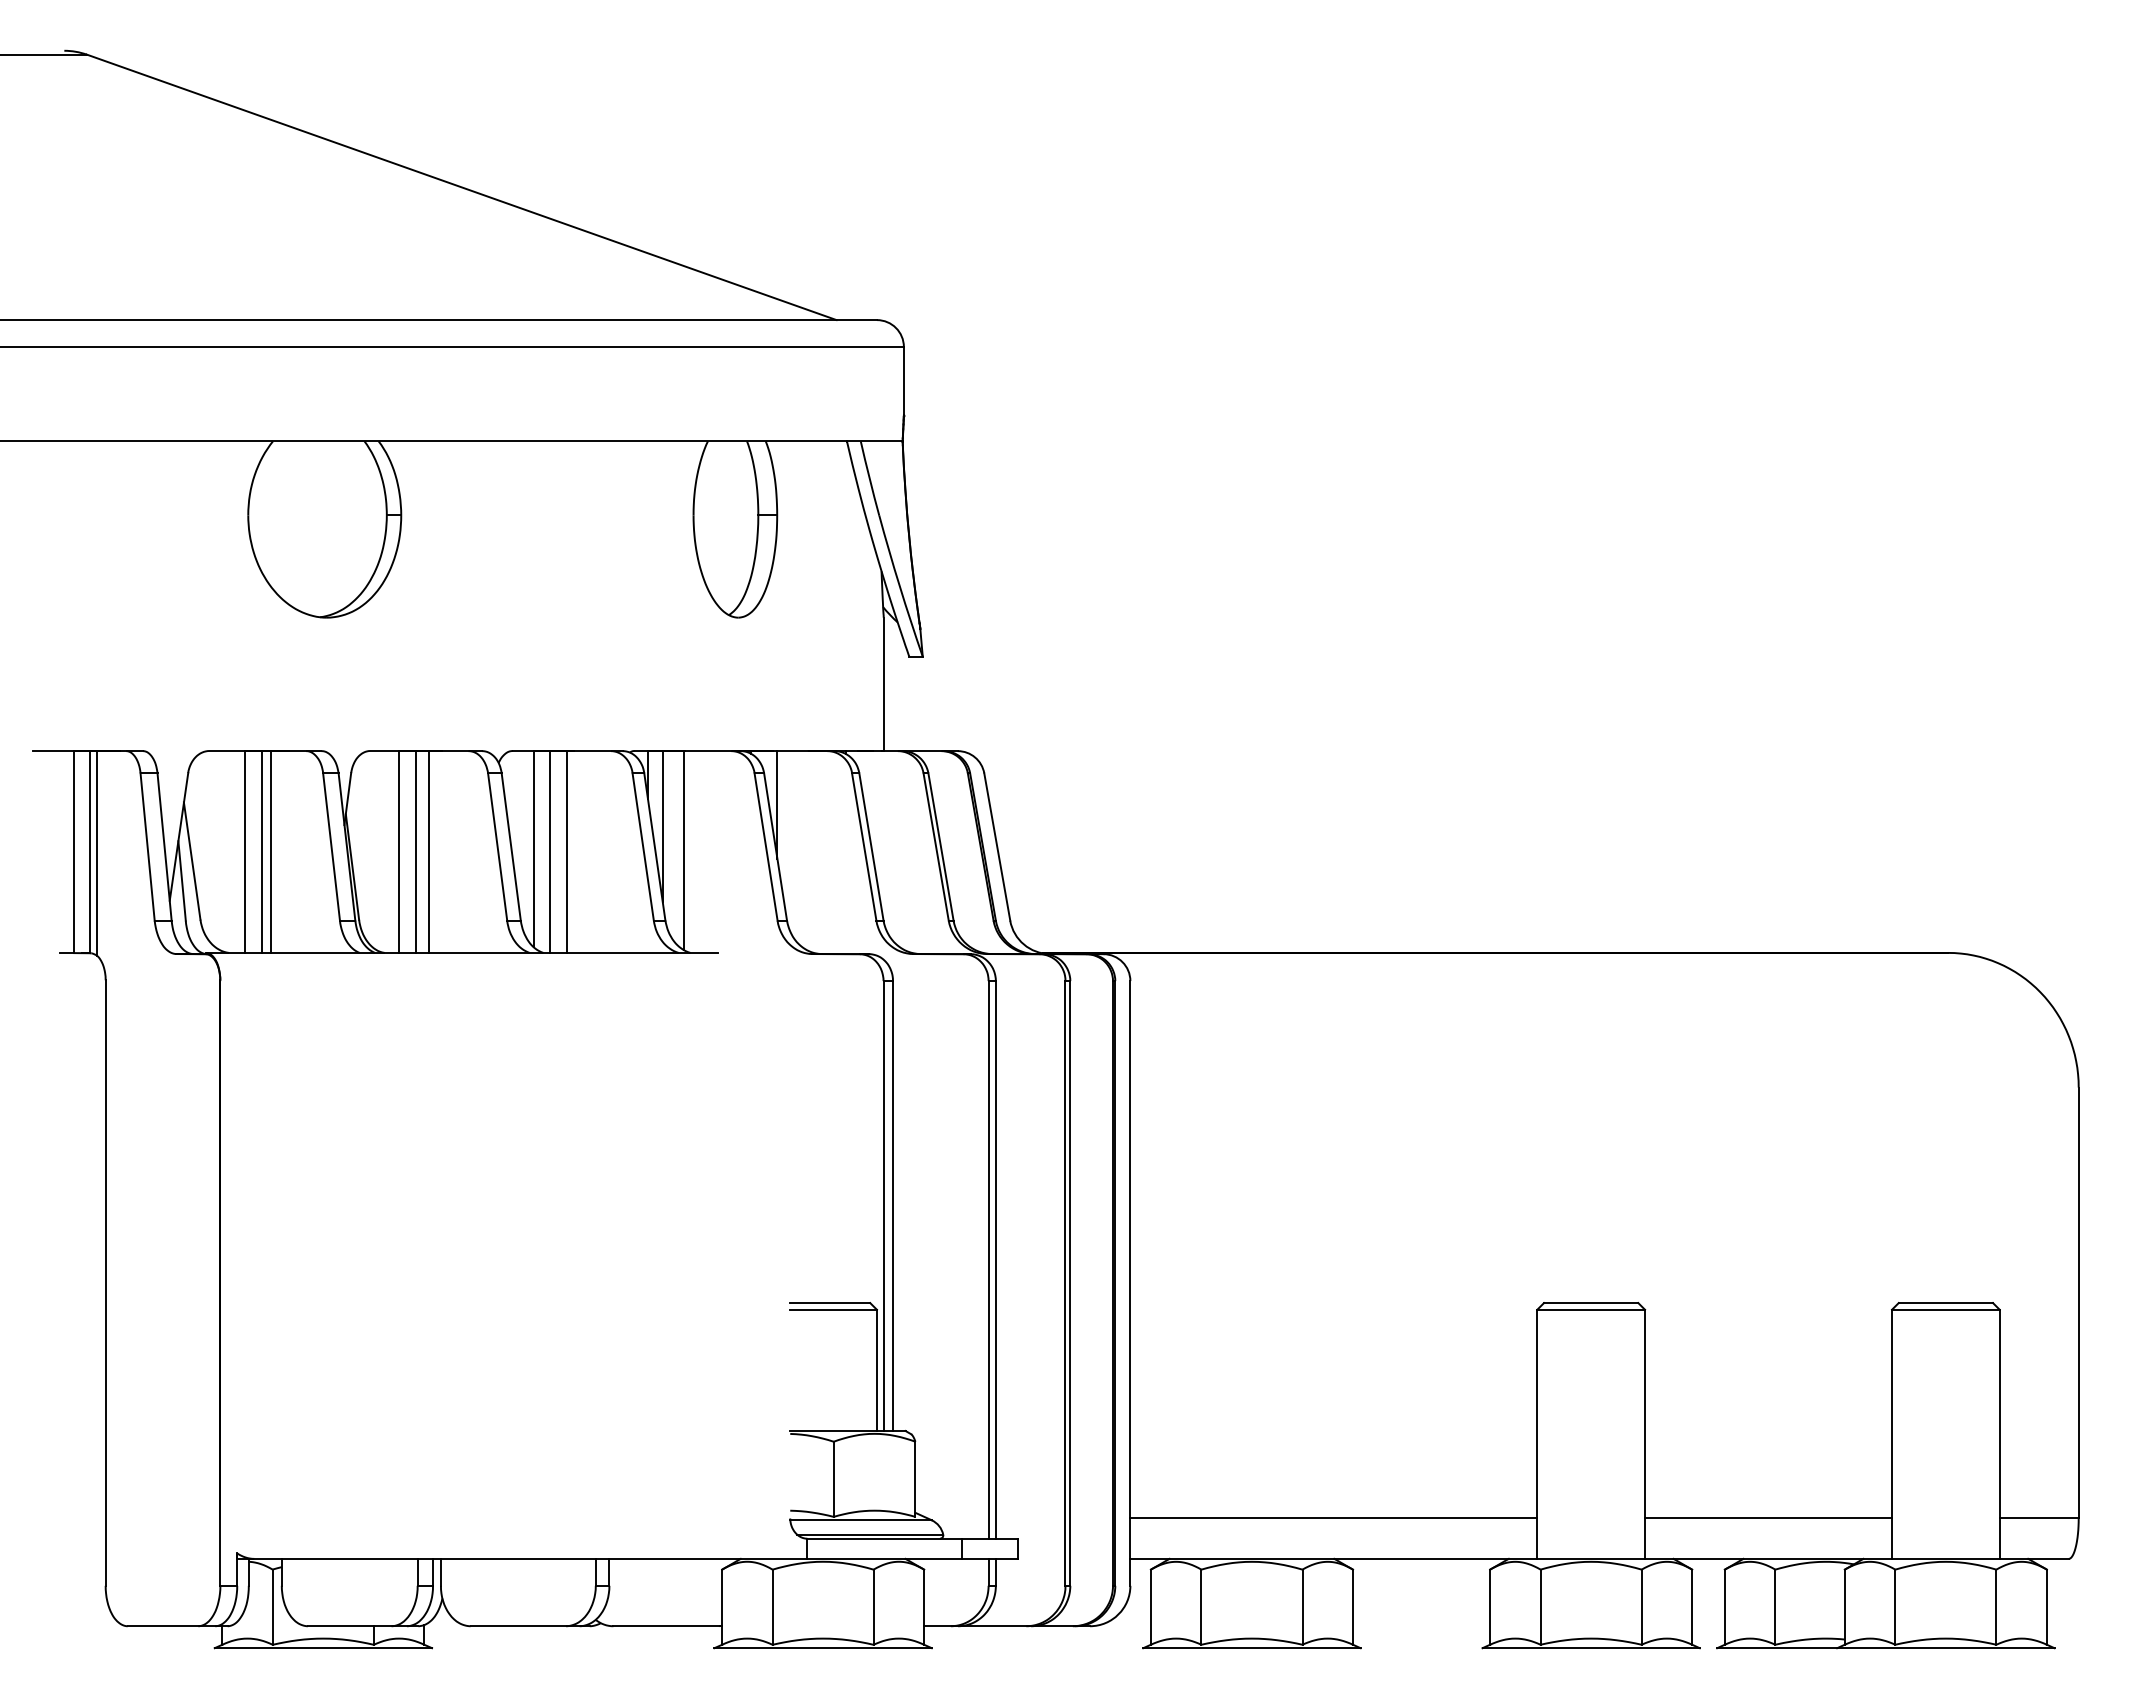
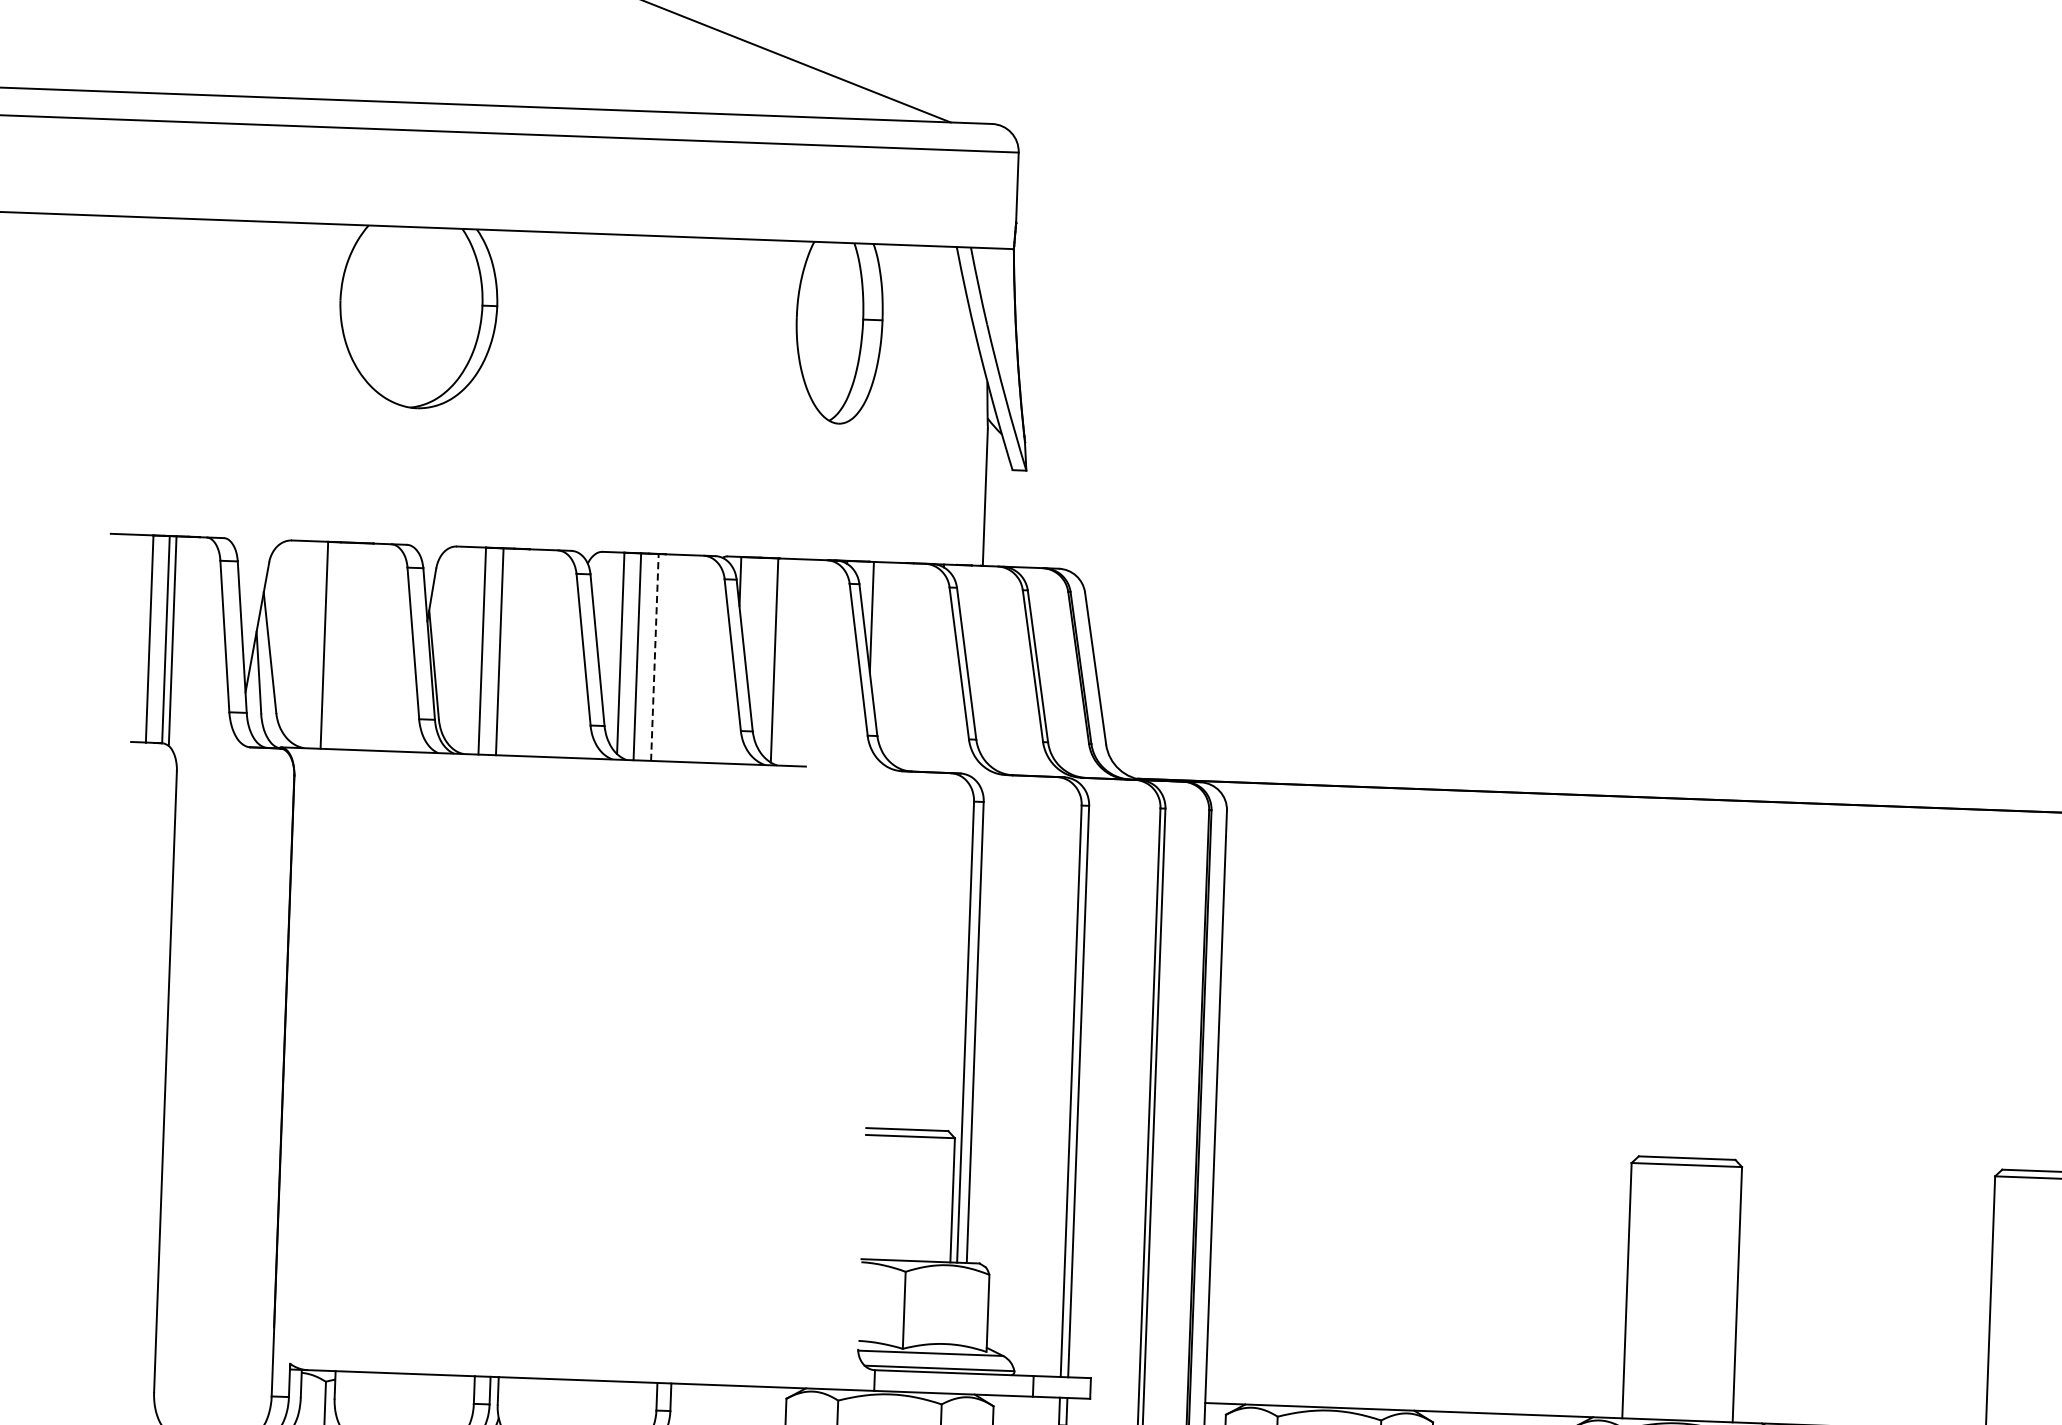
line: (662, 826) -> (753, 634), removed
line: (261, 851) -> (341, 645), removed
line: (271, 851) -> (351, 645), removed
line: (429, 851) -> (513, 651), removed
line: (567, 852) -> (654, 657), solid -> dashed
line: (1333, 1518) -> (1414, 1369), removed
line: (1768, 1518) -> (1860, 1385), removed

